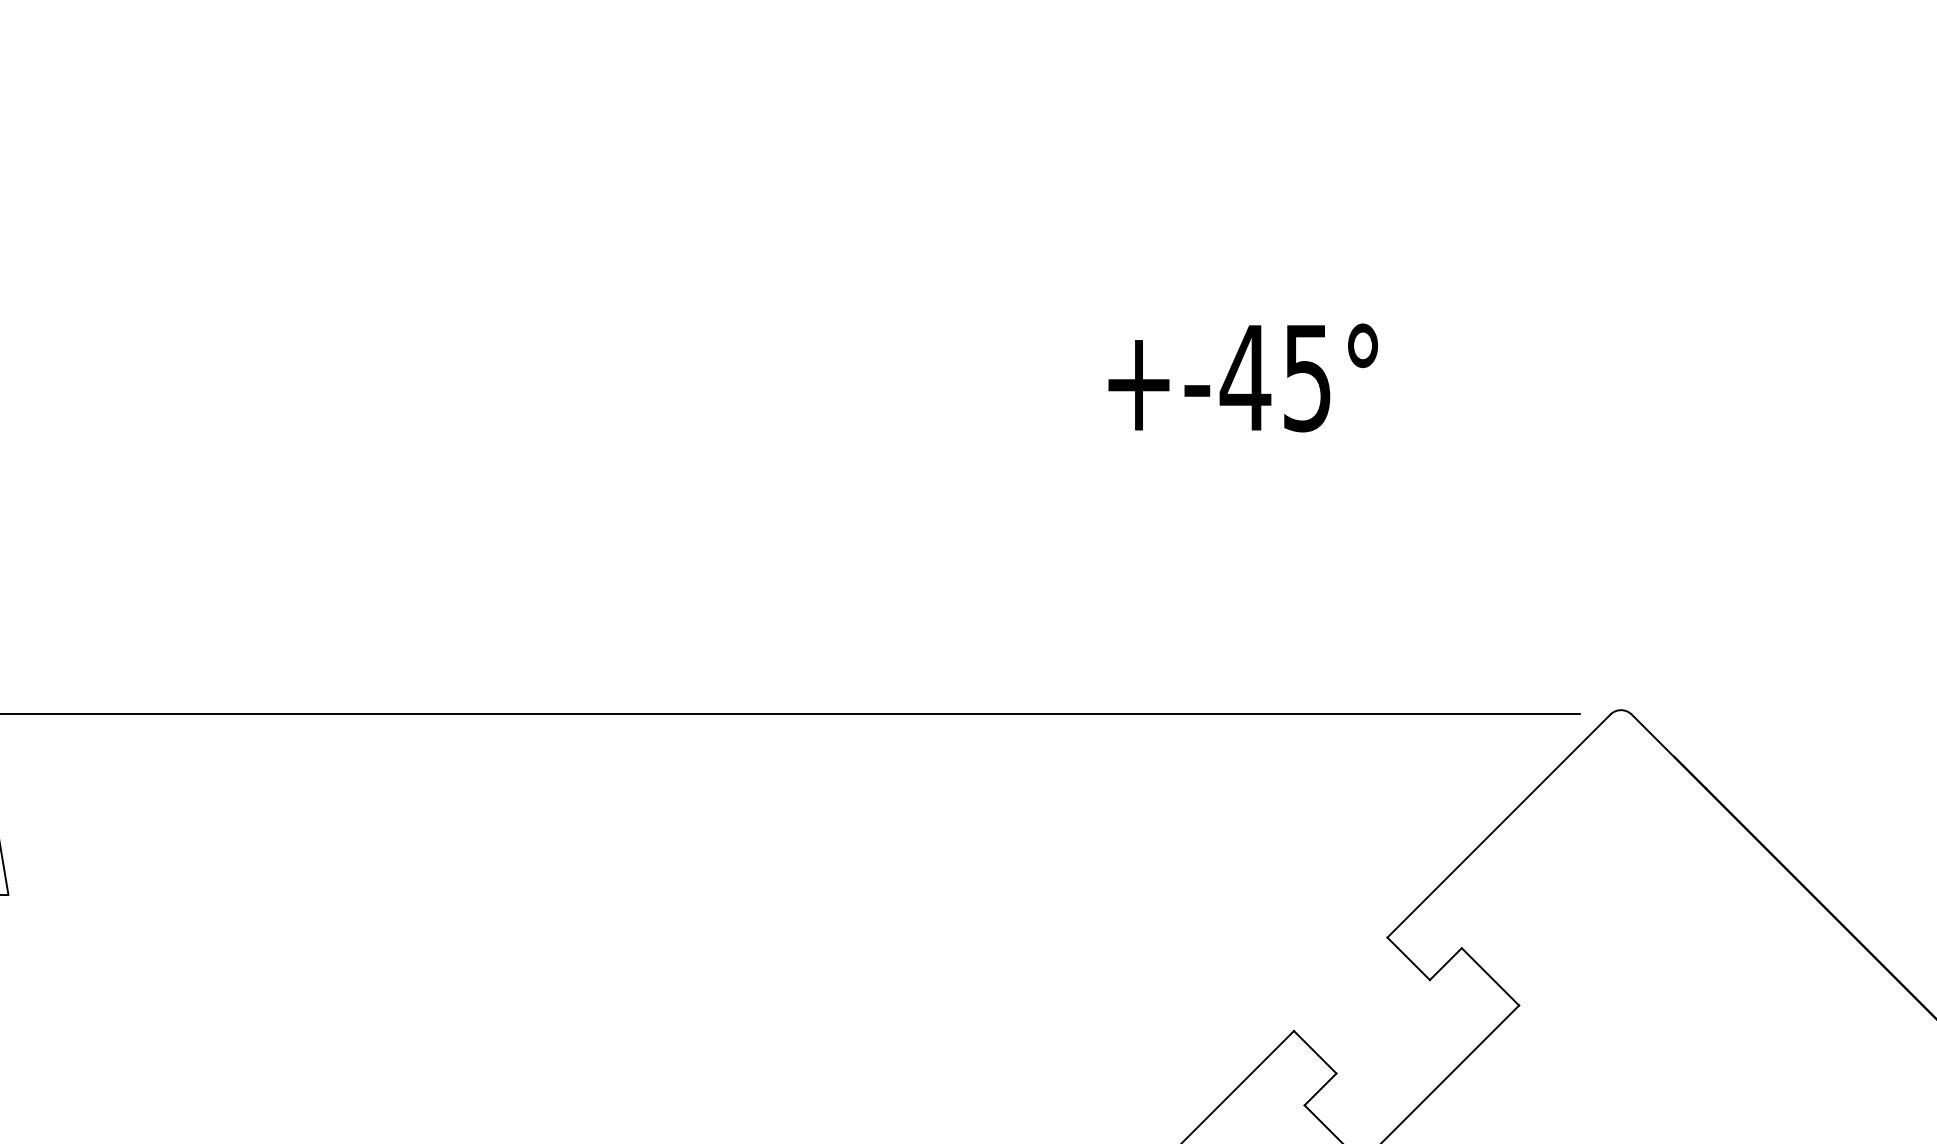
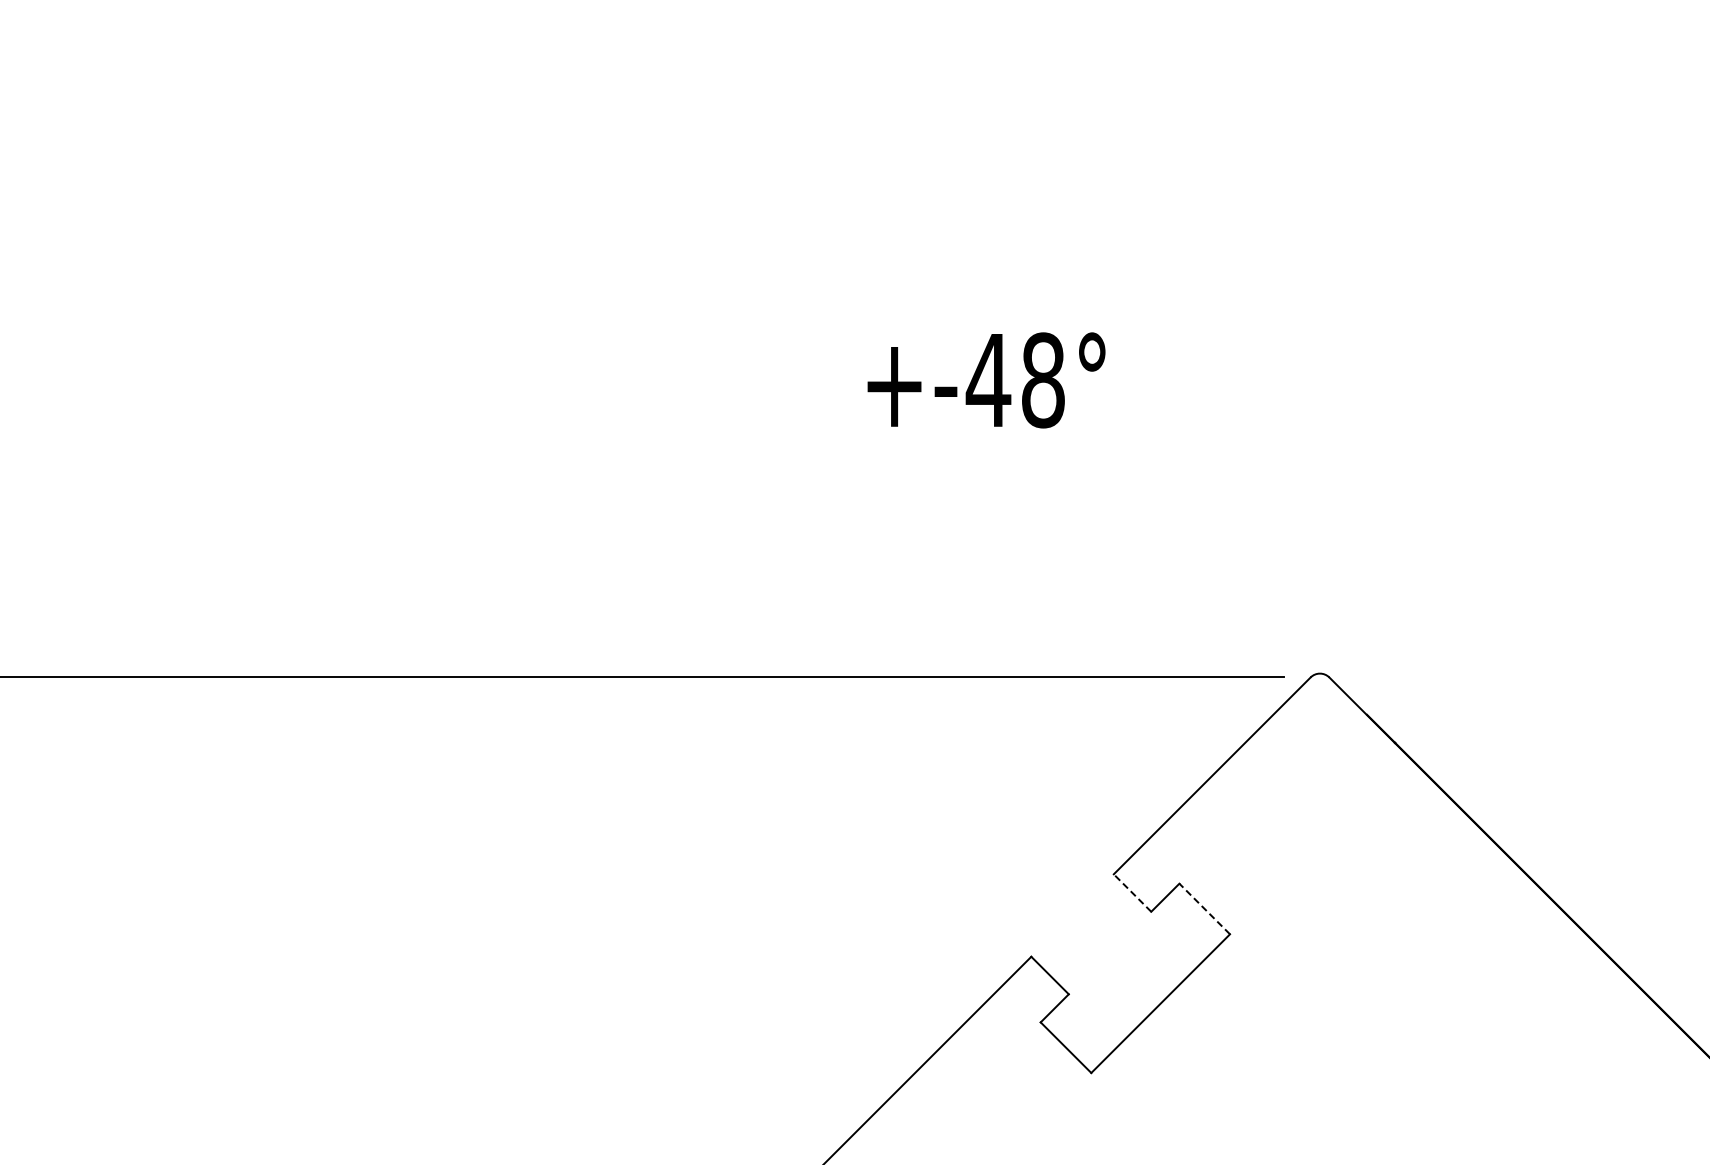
text: (1307, 378) -> (1043, 380), +-45° -> +-48°
line: (1408, 959) -> (1132, 893), solid -> dashed
line: (1490, 977) -> (1204, 909), solid -> dashed

